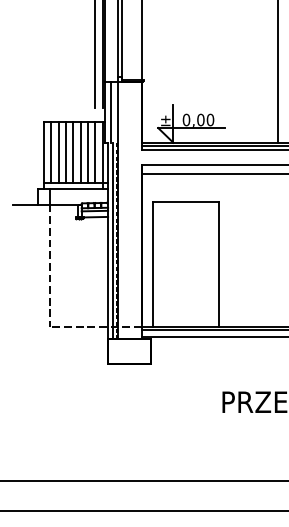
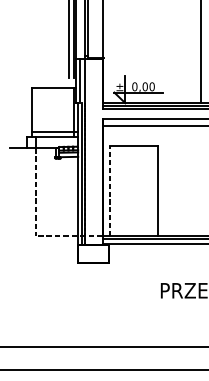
line: (51, 152) -> (37, 110), removed
line: (58, 152) -> (42, 110), removed
line: (65, 152) -> (47, 110), removed
line: (73, 152) -> (53, 110), removed
line: (80, 152) -> (58, 110), removed
line: (87, 152) -> (63, 110), removed
line: (95, 152) -> (69, 110), removed
line: (152, 264) -> (110, 191), solid -> dashed

